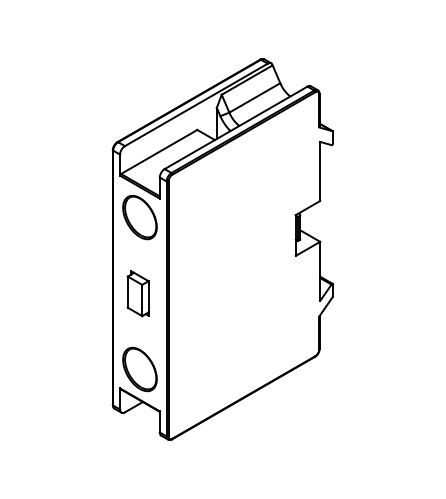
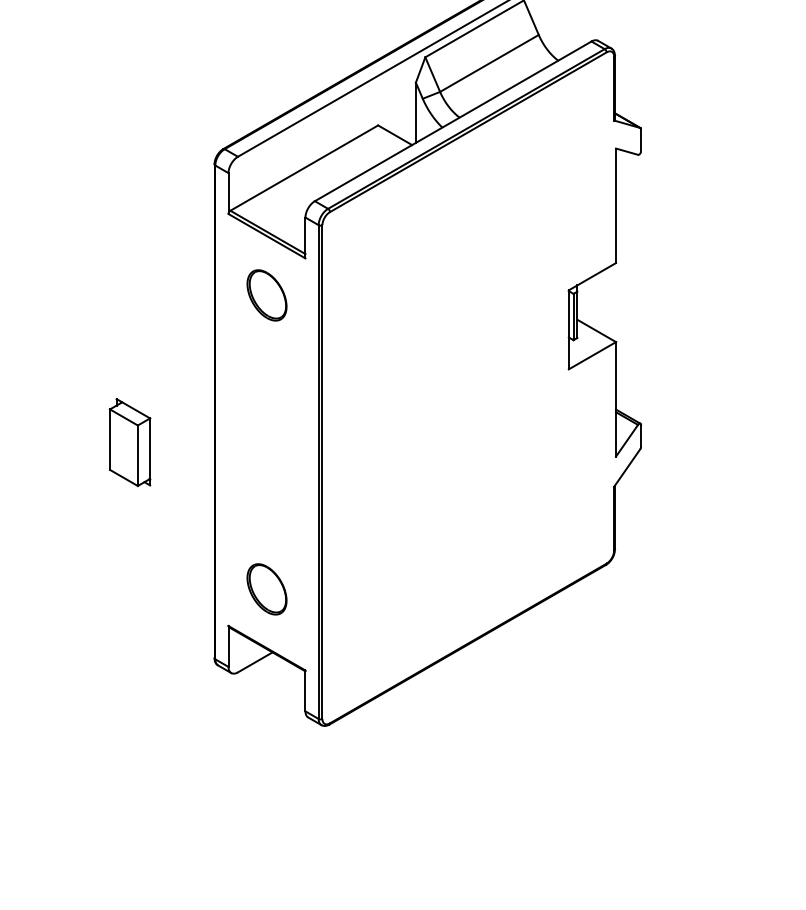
part: (139, 217) -> (266, 294), size x0.6
part: (137, 293) -> (128, 442), moved
part: (139, 369) -> (266, 589), size x0.6

